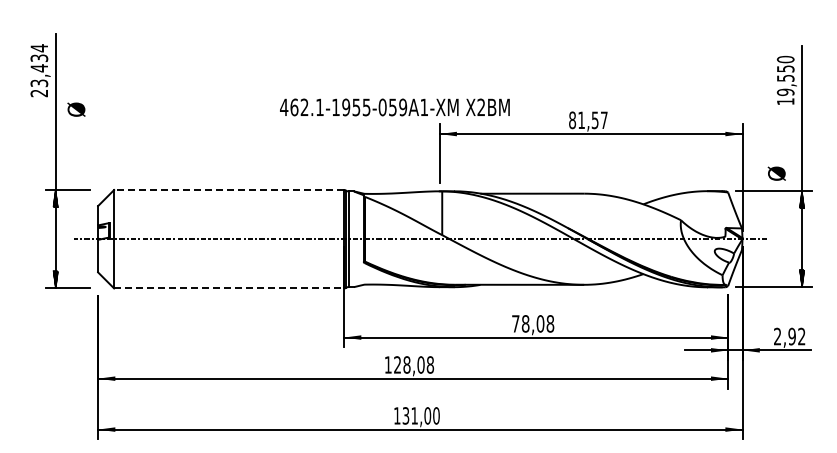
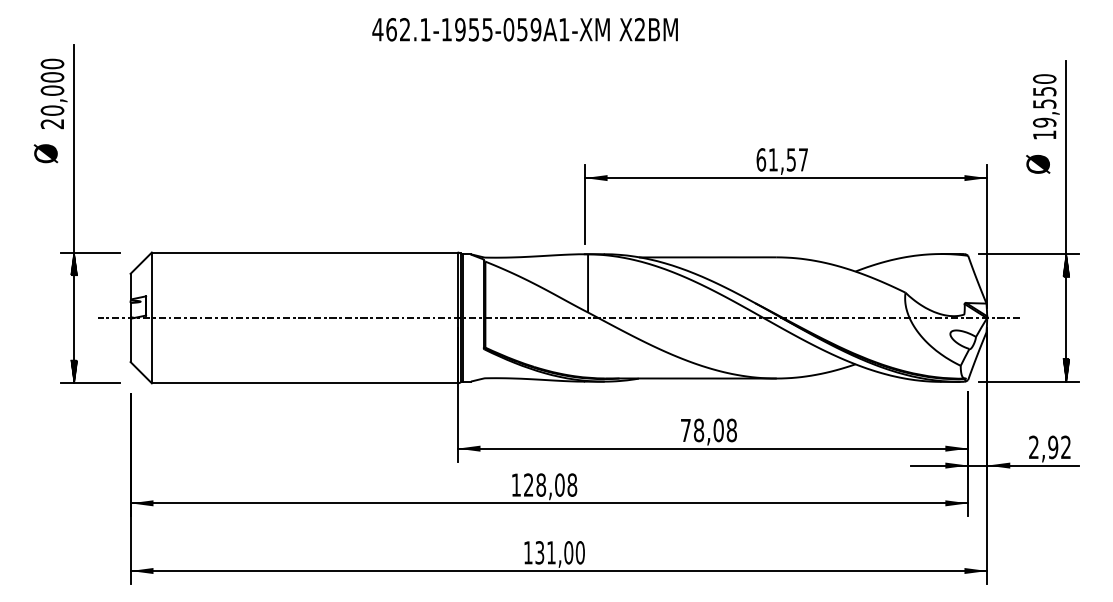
text: (39, 65) -> (52, 86), 23,434 -> 20,000
text: (394, 107) -> (524, 29), moved
text: (76, 109) -> (46, 153), moved
text: (572, 119) -> (761, 158), 81,57 -> 61,57
text: (776, 173) -> (1037, 164), moved
line: (229, 190) -> (305, 253), dashed -> solid
line: (229, 288) -> (305, 383), dashed -> solid

